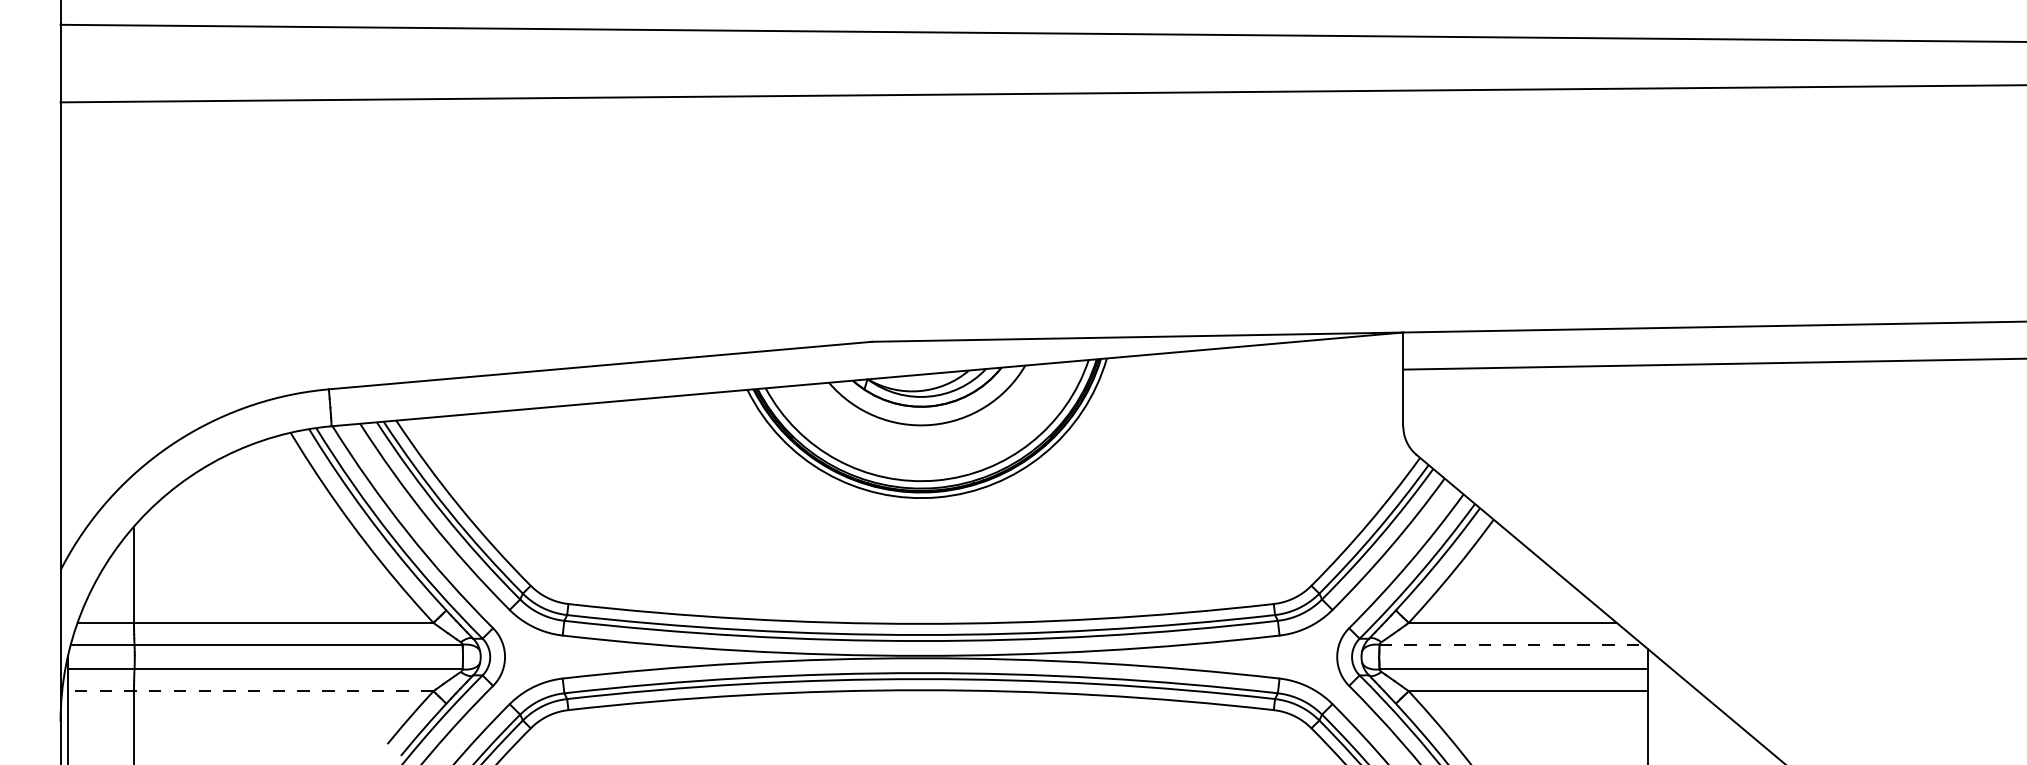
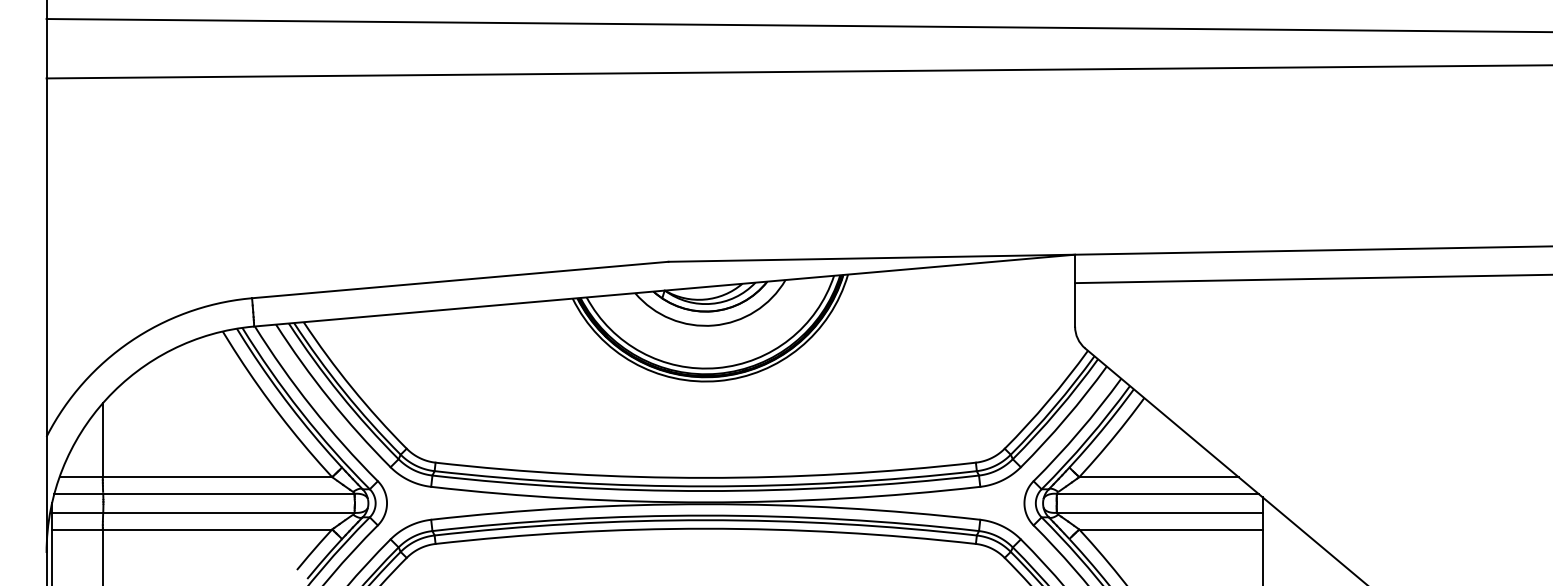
line: (1510, 644) -> (1157, 493), dashed -> solid
line: (251, 691) -> (192, 529), dashed -> solid

